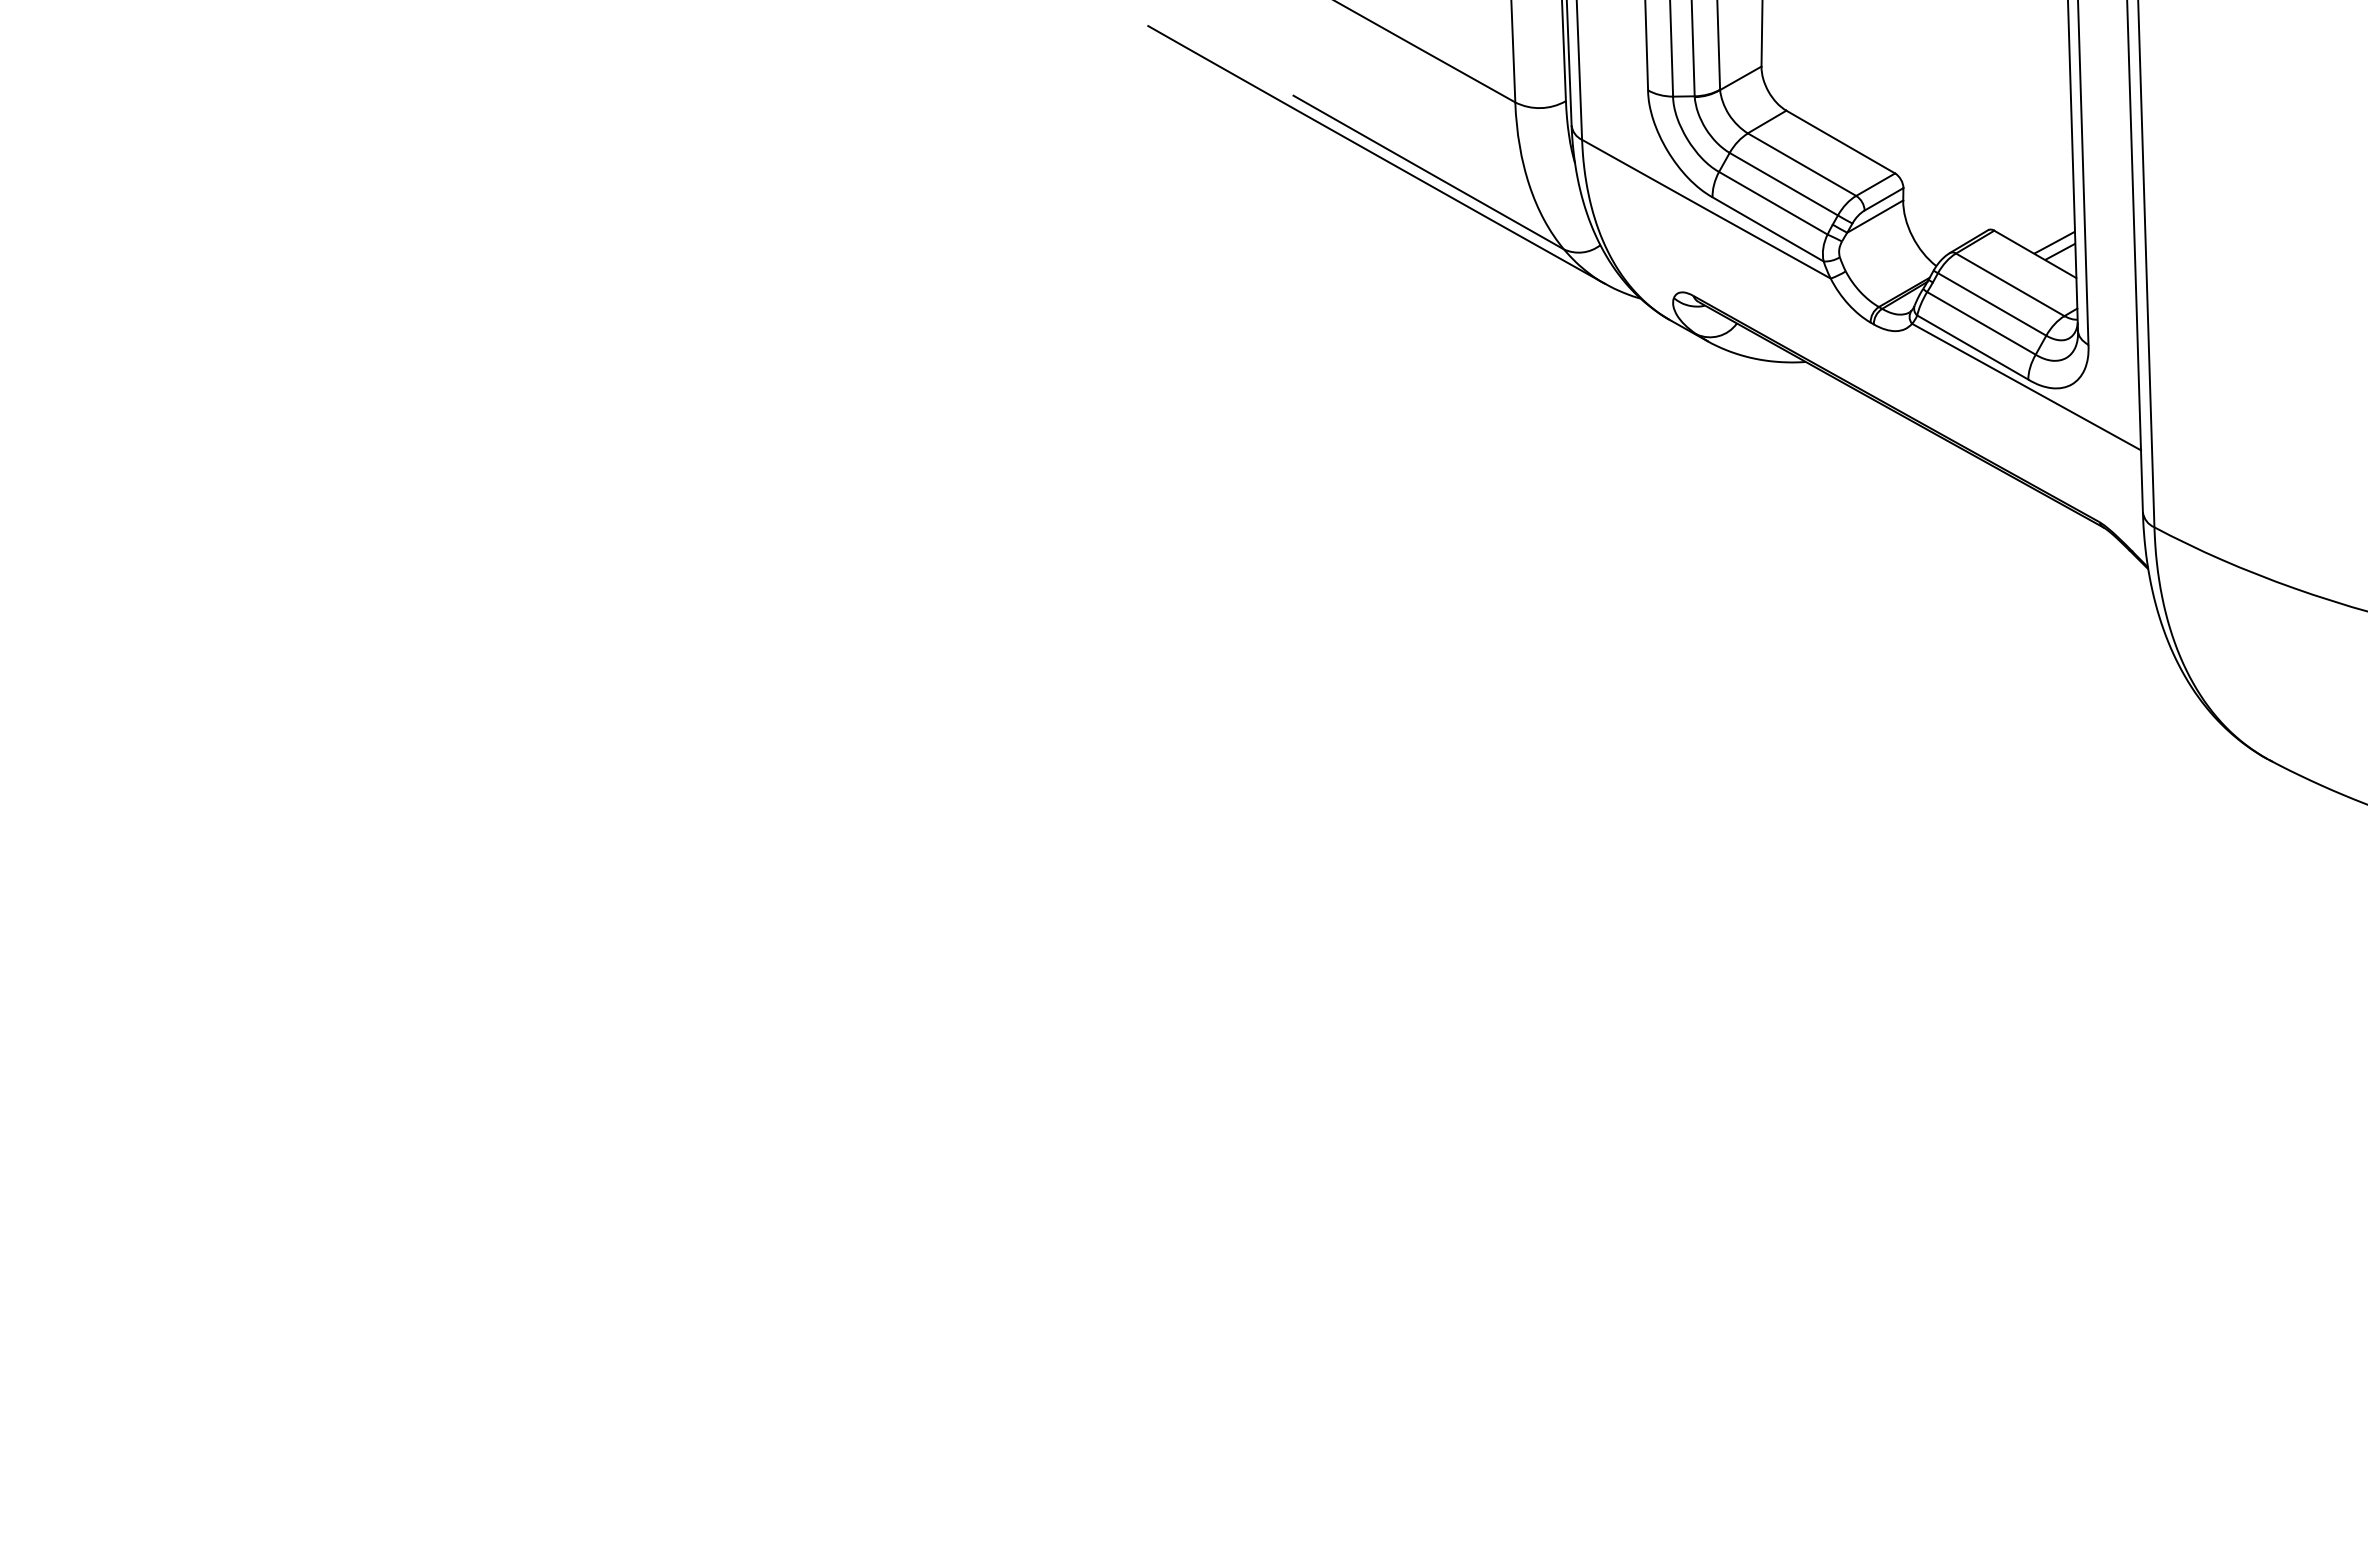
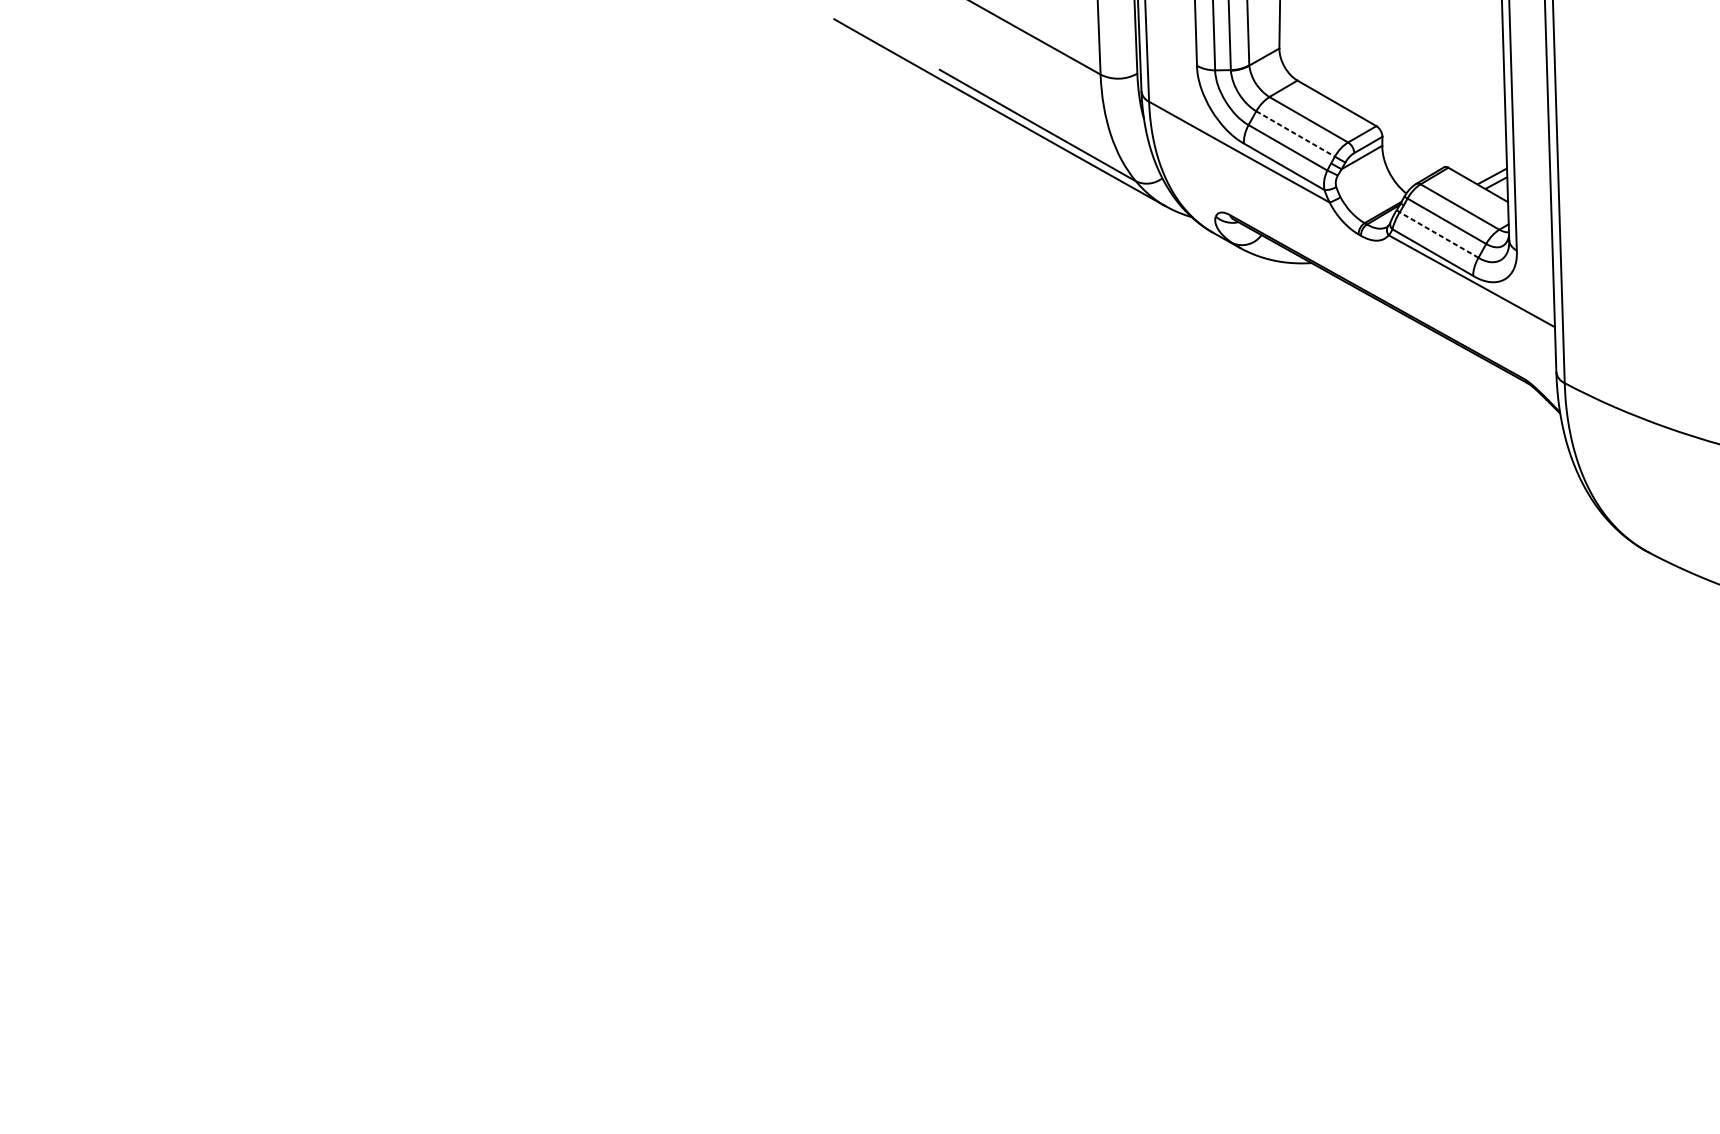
line: (1783, 184) -> (1295, 134), solid -> dashed
line: (1981, 323) -> (1439, 235), solid -> dashed

